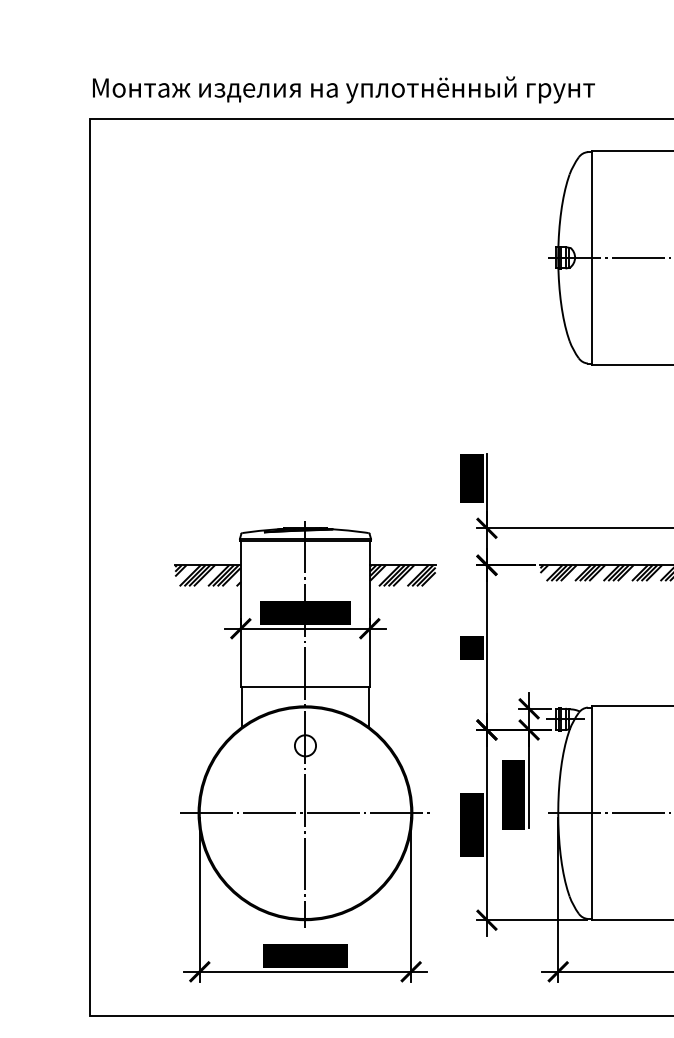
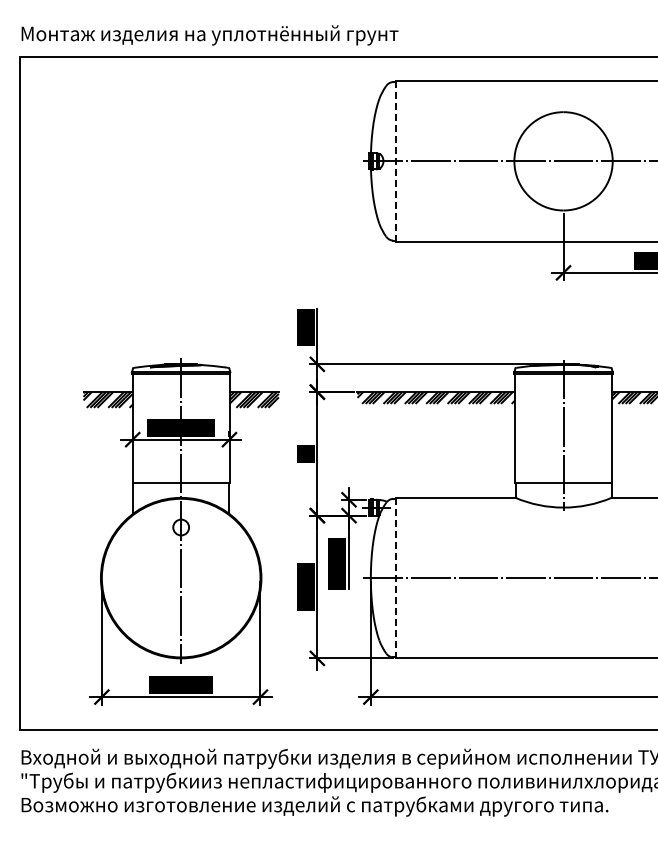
line: (592, 258) -> (396, 161), solid -> dashed
line: (305, 813) -> (181, 578), removed
line: (592, 813) -> (396, 578), solid -> dashed

